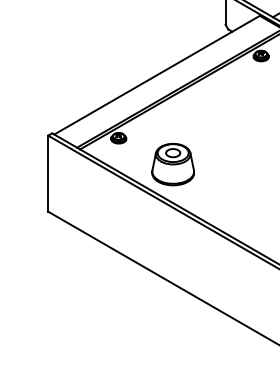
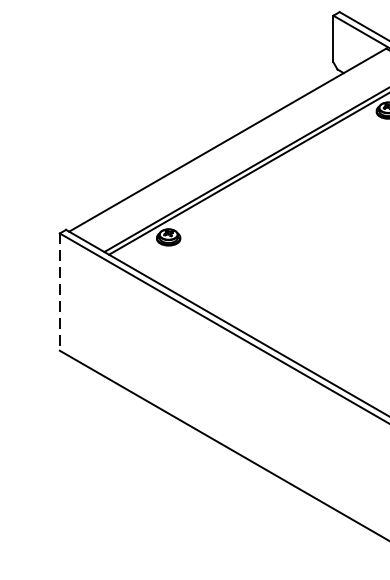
part: (172, 164) -> (251, 277), removed
line: (48, 174) -> (60, 293), solid -> dashed

